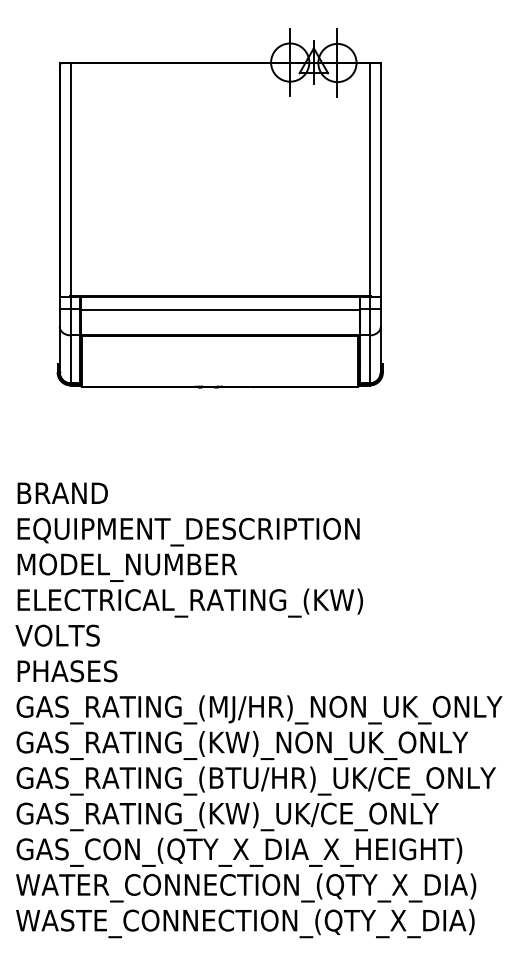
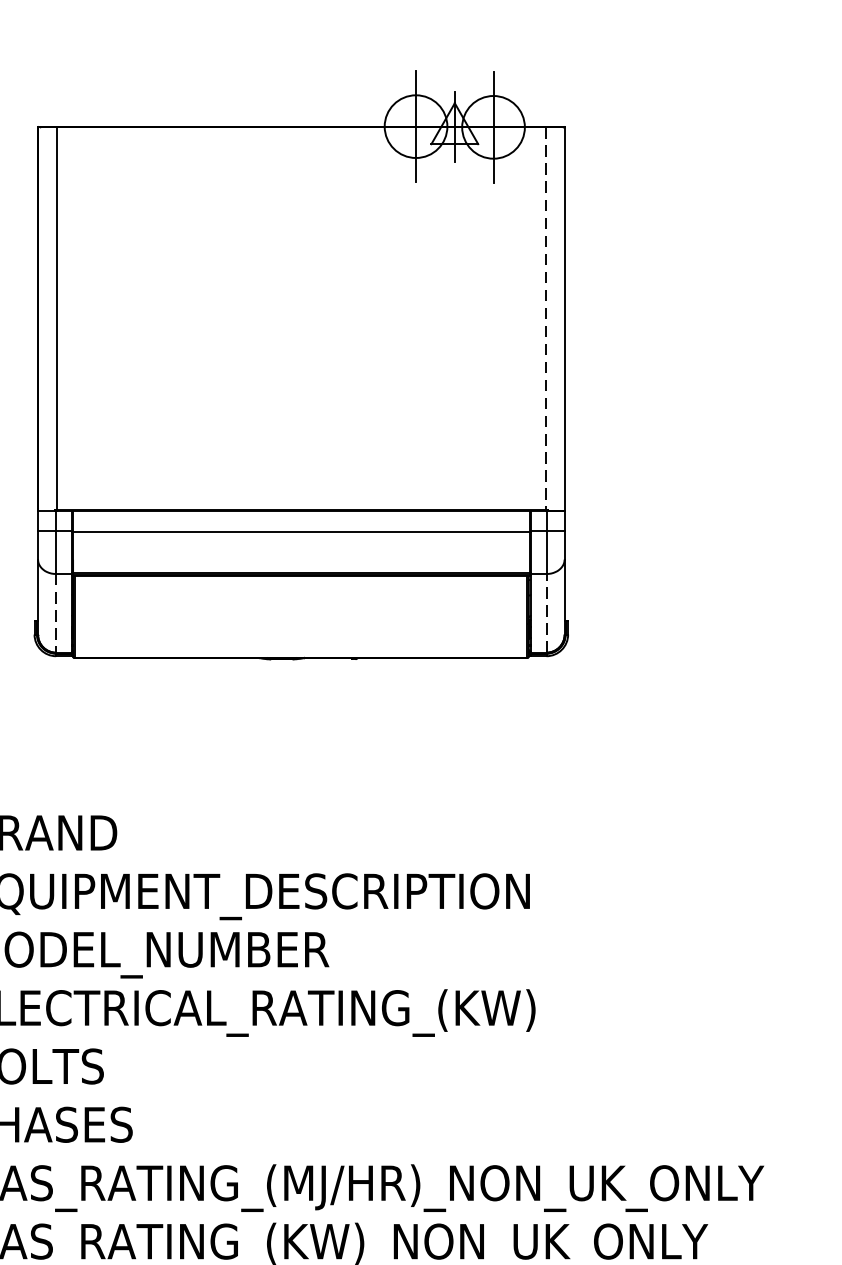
line: (369, 179) -> (546, 318), solid -> dashed
line: (369, 358) -> (546, 611), solid -> dashed
line: (70, 359) -> (55, 613), solid -> dashed

